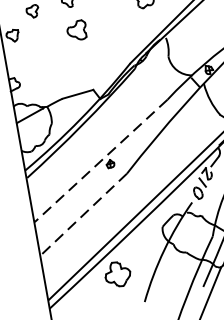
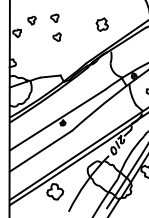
part: (75, 29) -> (56, 36), size x0.62
line: (101, 161) -> (57, 120), dashed -> solid
line: (83, 215) -> (40, 151), dashed -> solid

